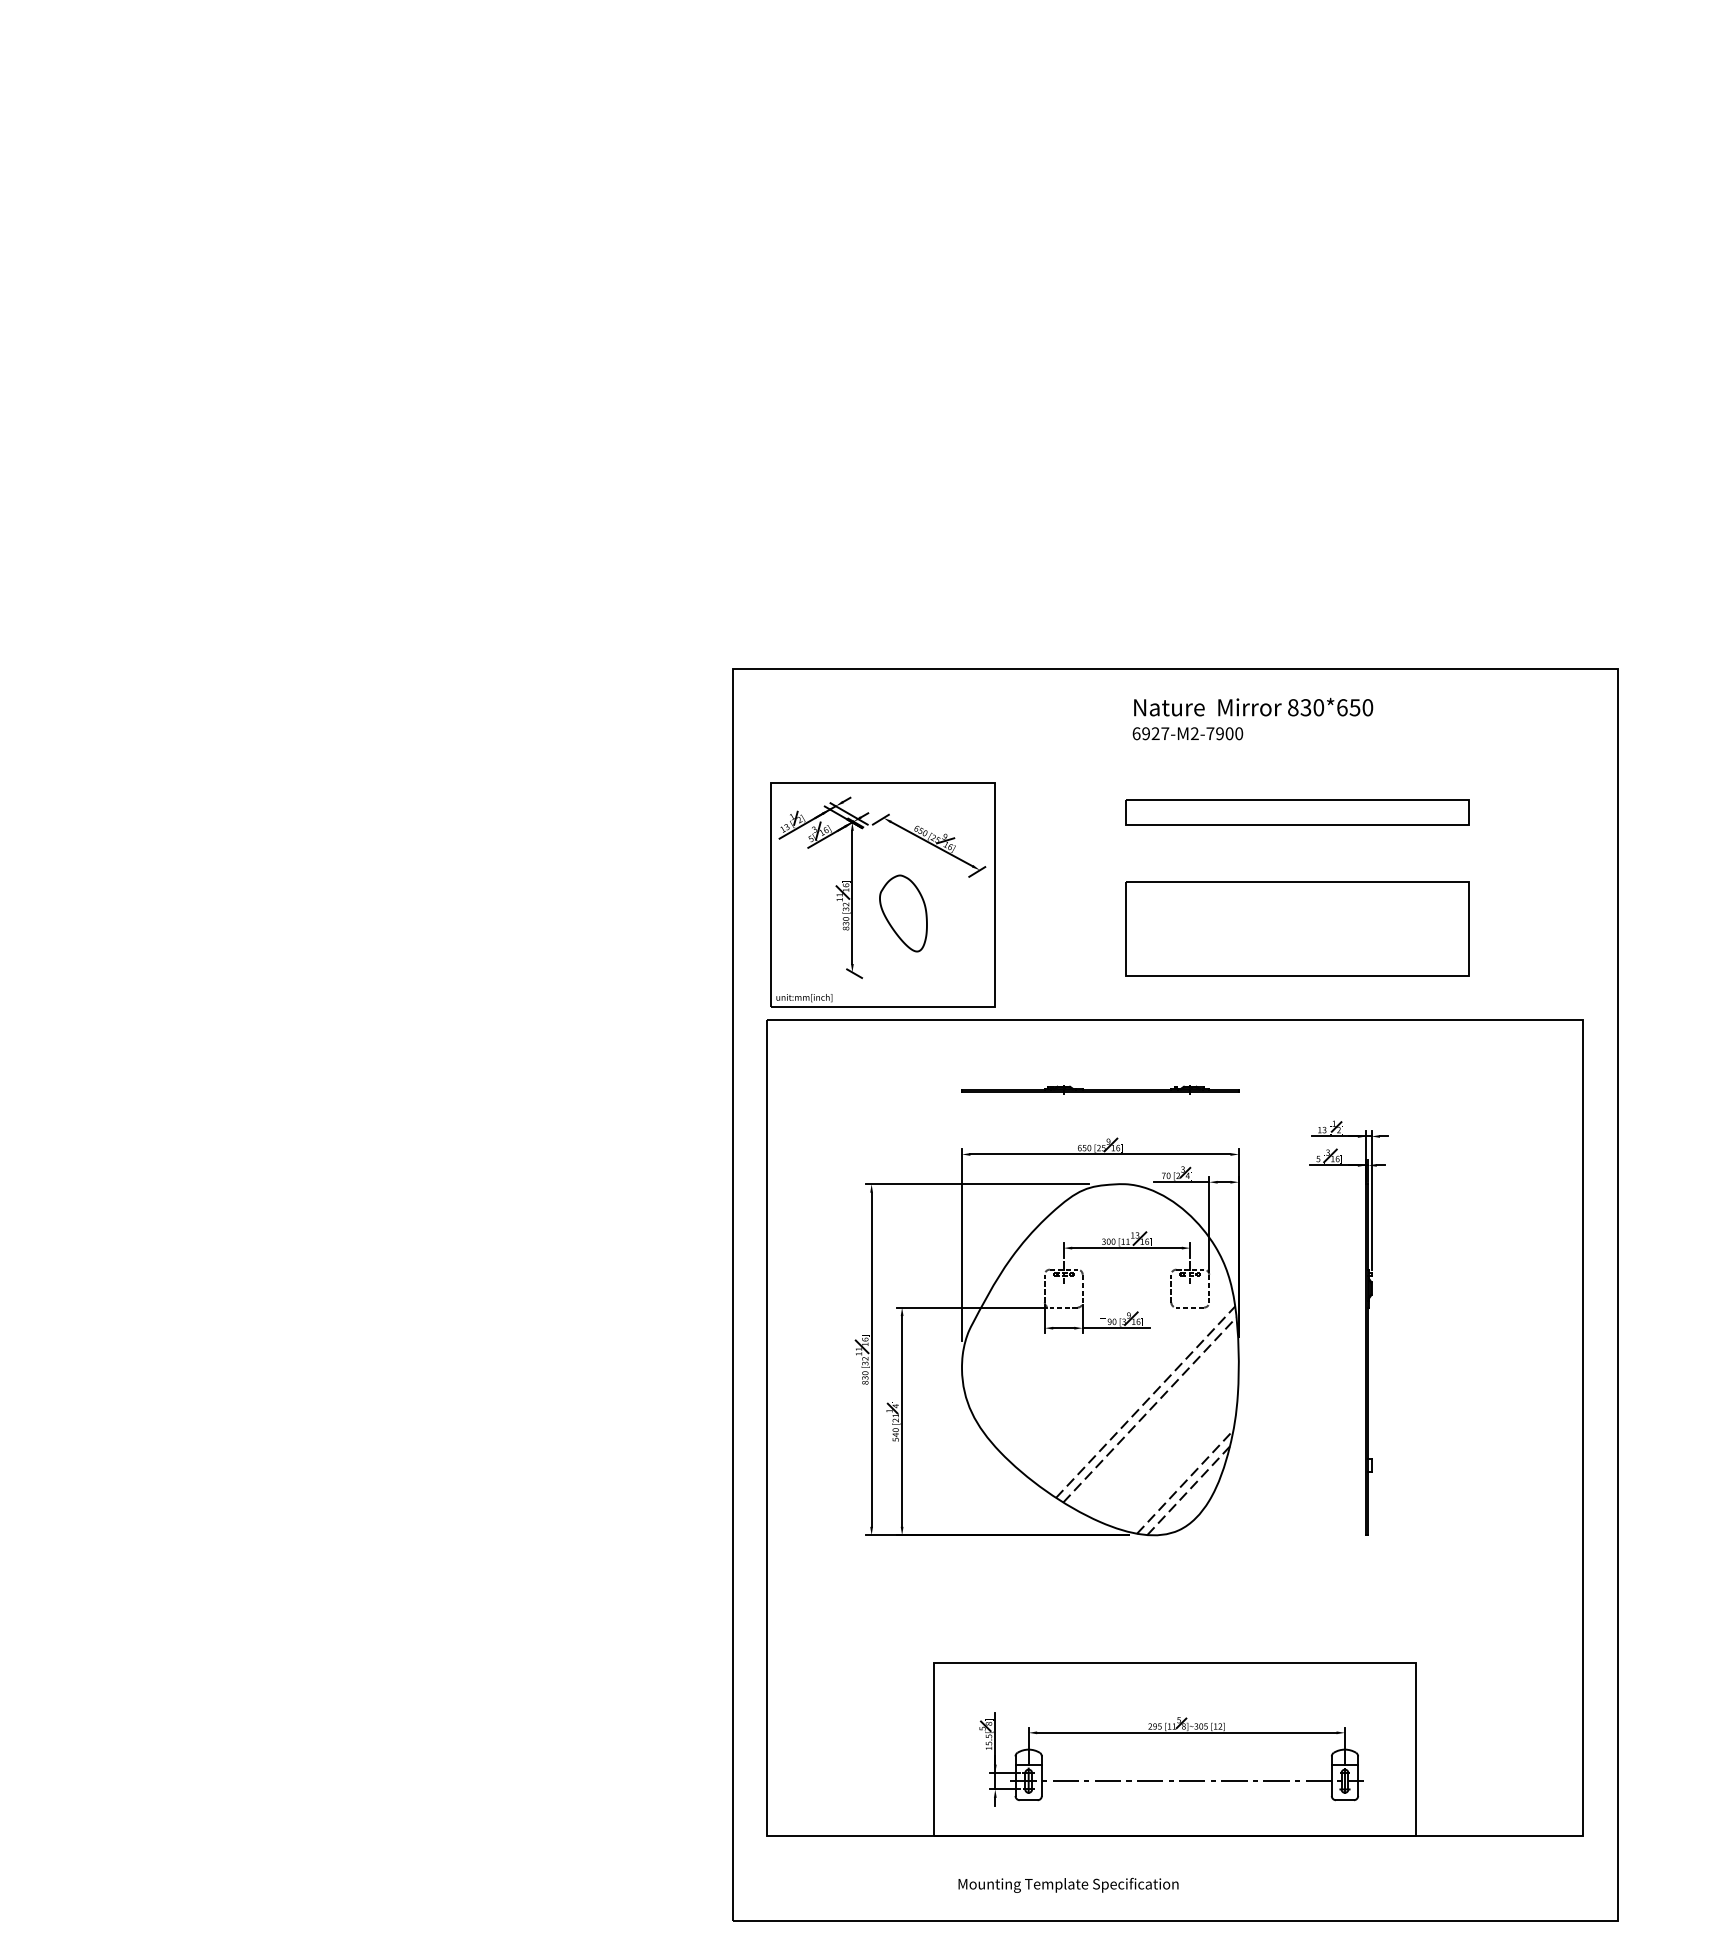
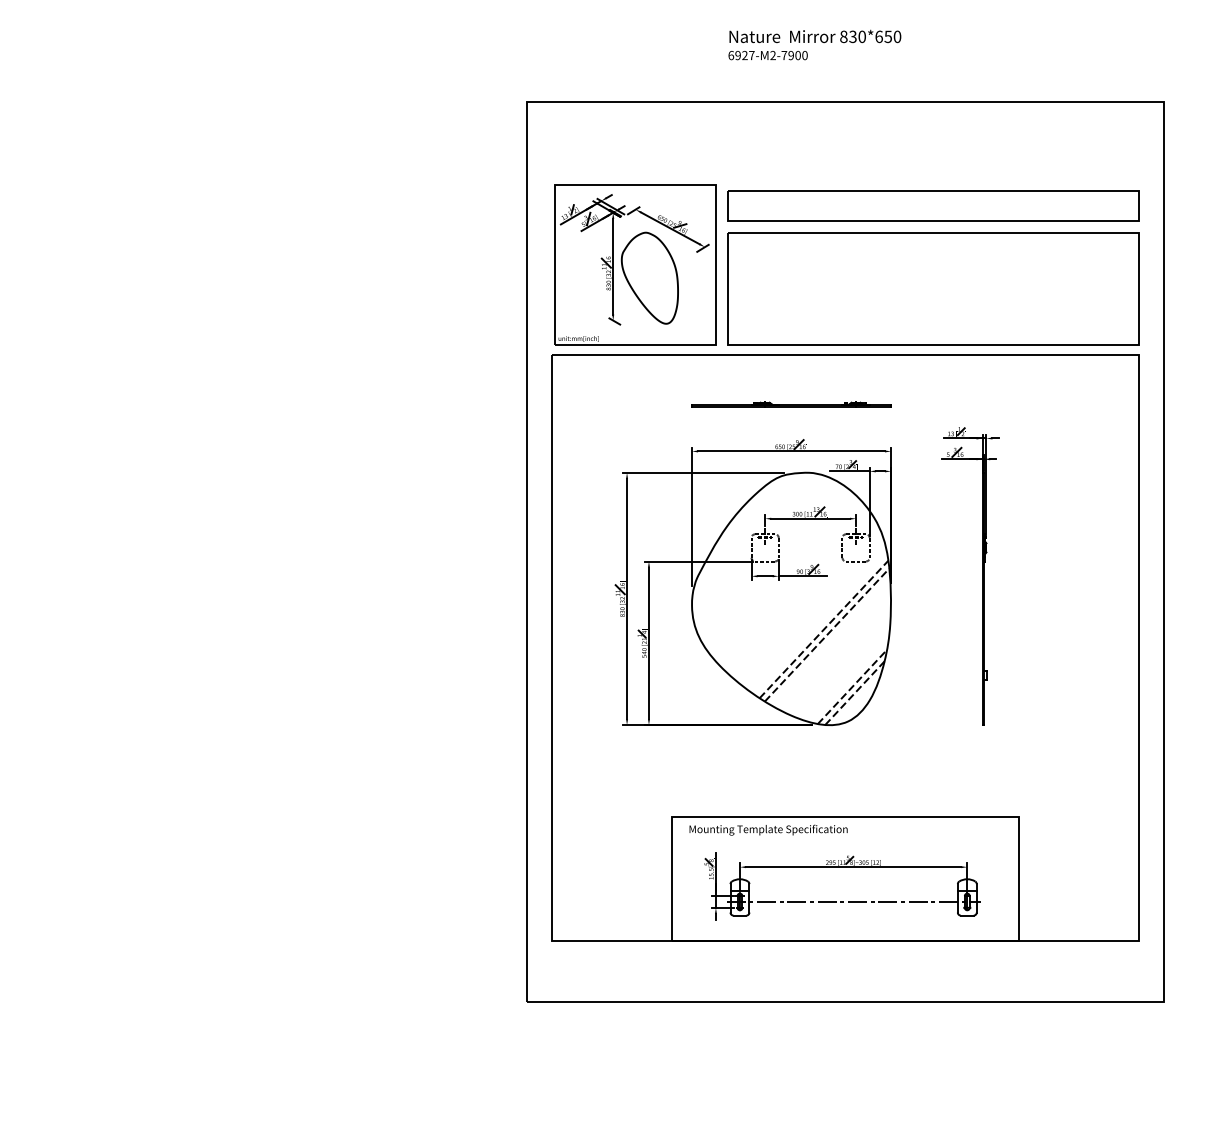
text: (1252, 718) -> (814, 44), moved
part: (1297, 812) -> (933, 205), size x1.67
part: (903, 913) -> (649, 278), size x1.67
part: (1297, 928) -> (933, 289), size x1.67
text: (1068, 1884) -> (768, 829), moved

